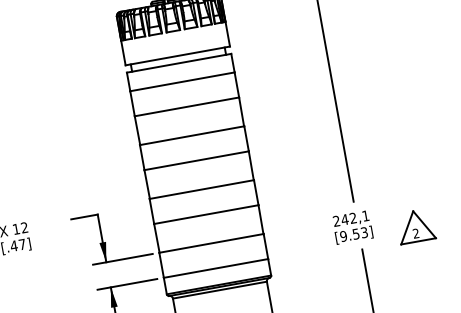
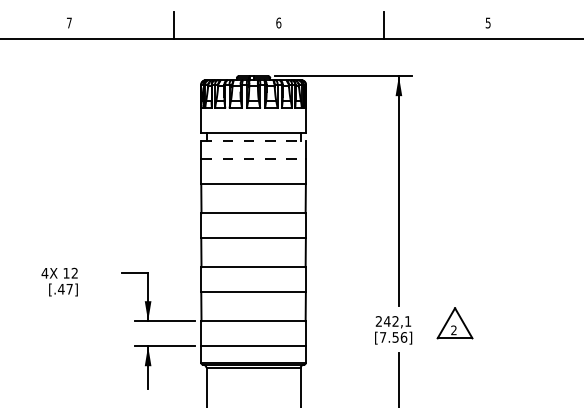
line: (180, 63) -> (254, 140), solid -> dashed
line: (183, 82) -> (254, 159), solid -> dashed
part: (415, 226) -> (454, 323), moved
text: (354, 234) -> (393, 337), [9.53] -> [7.56]

